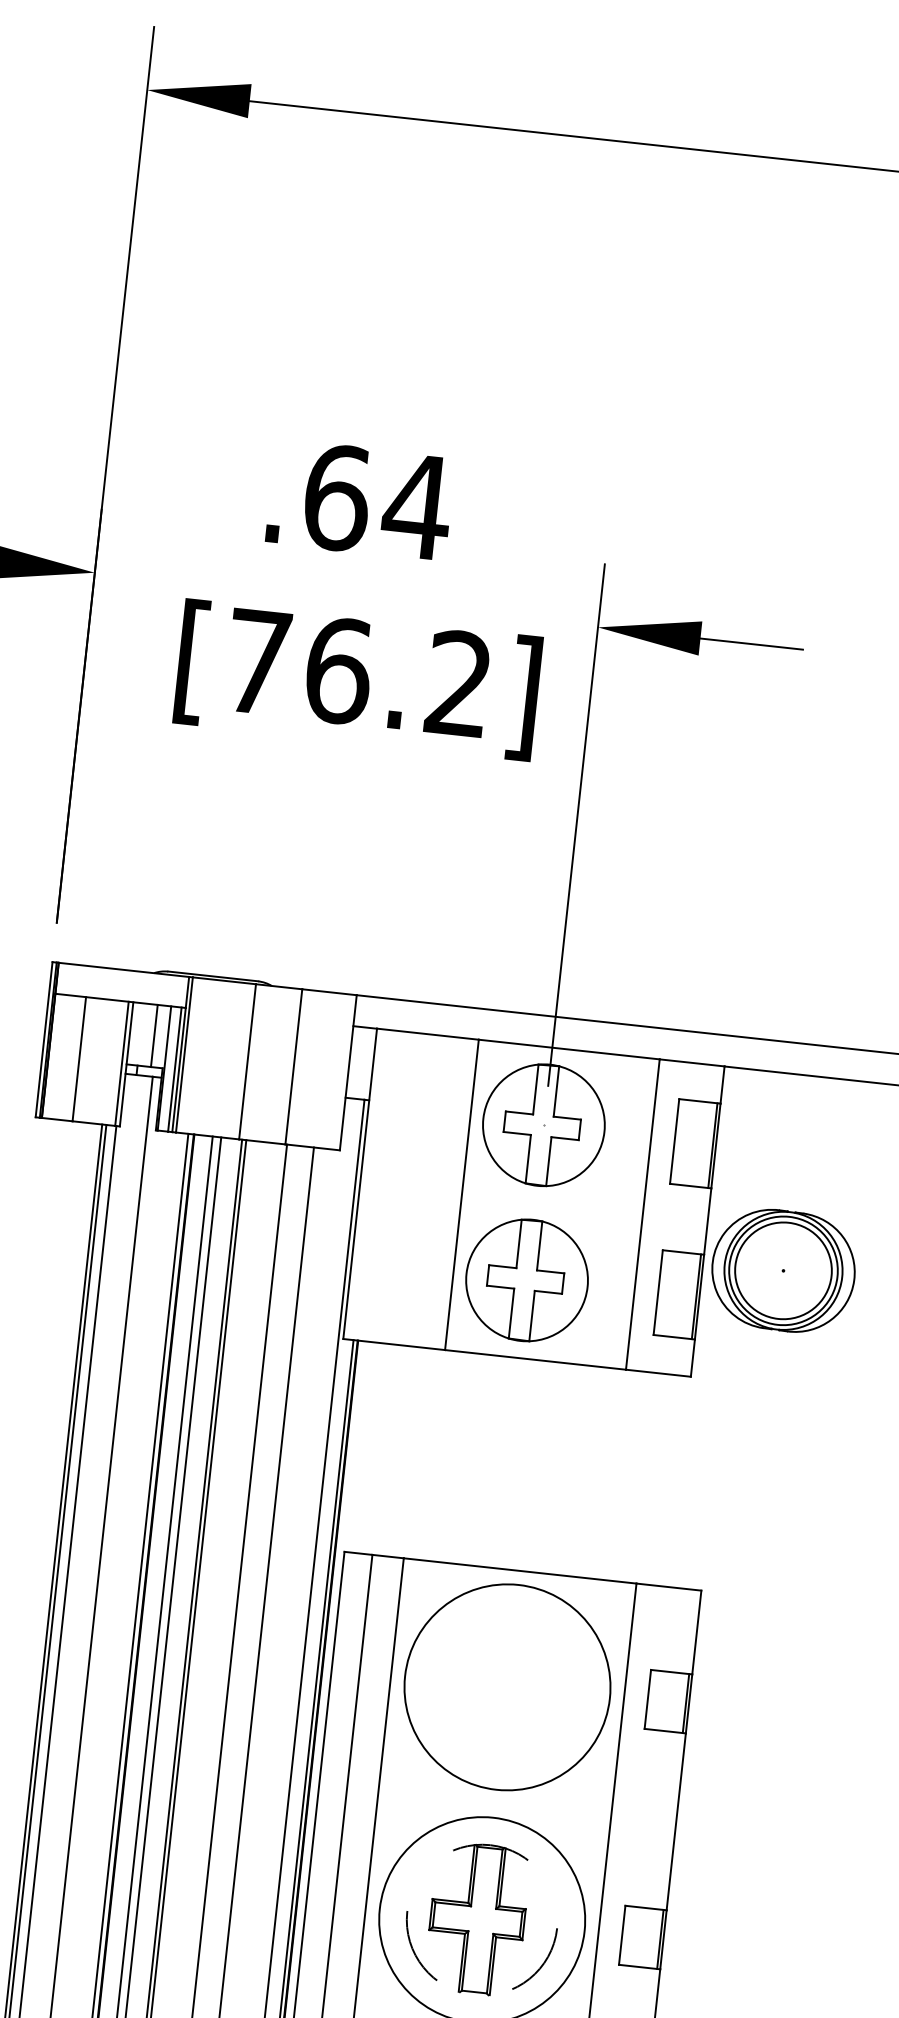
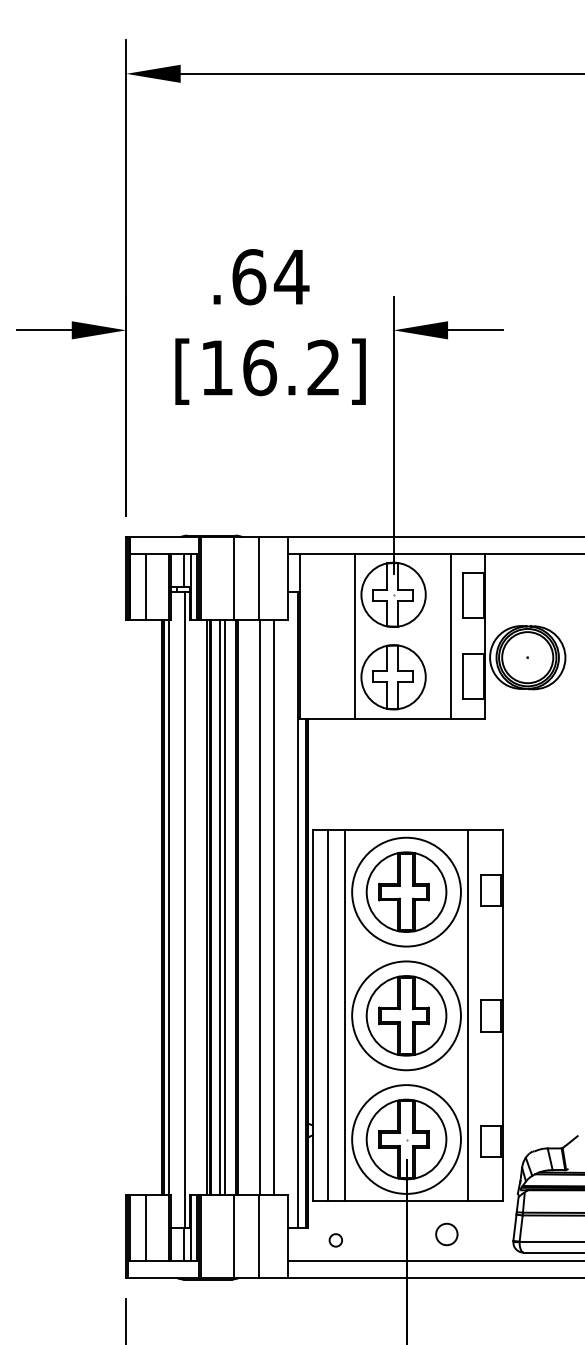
text: (257, 661) -> (216, 367), [76.2] -> [16.2]
part: (507, 1686) -> (406, 891), added
circle: (482, 1919) -> (406, 1015), dashed -> solid

